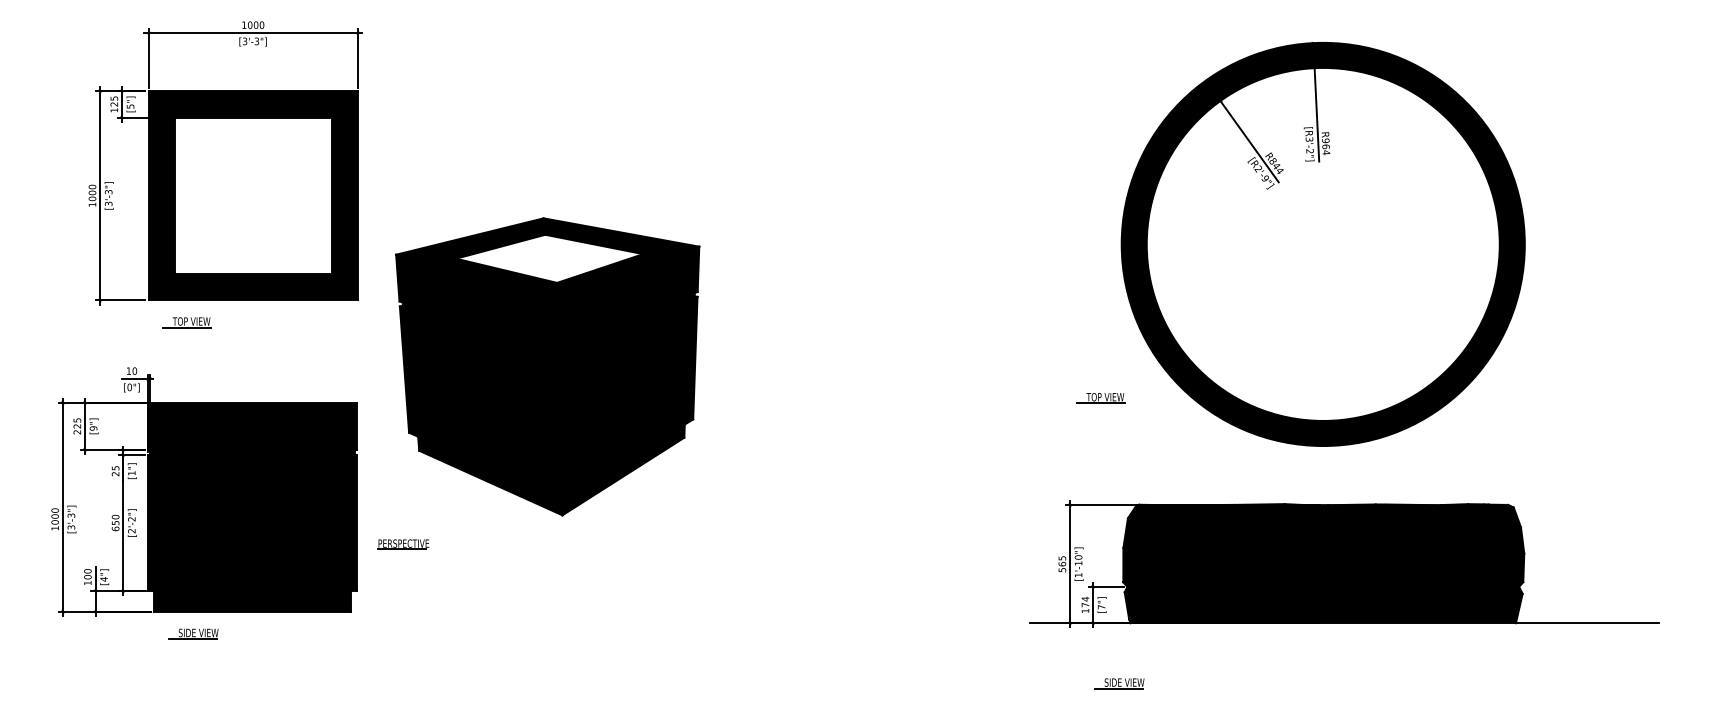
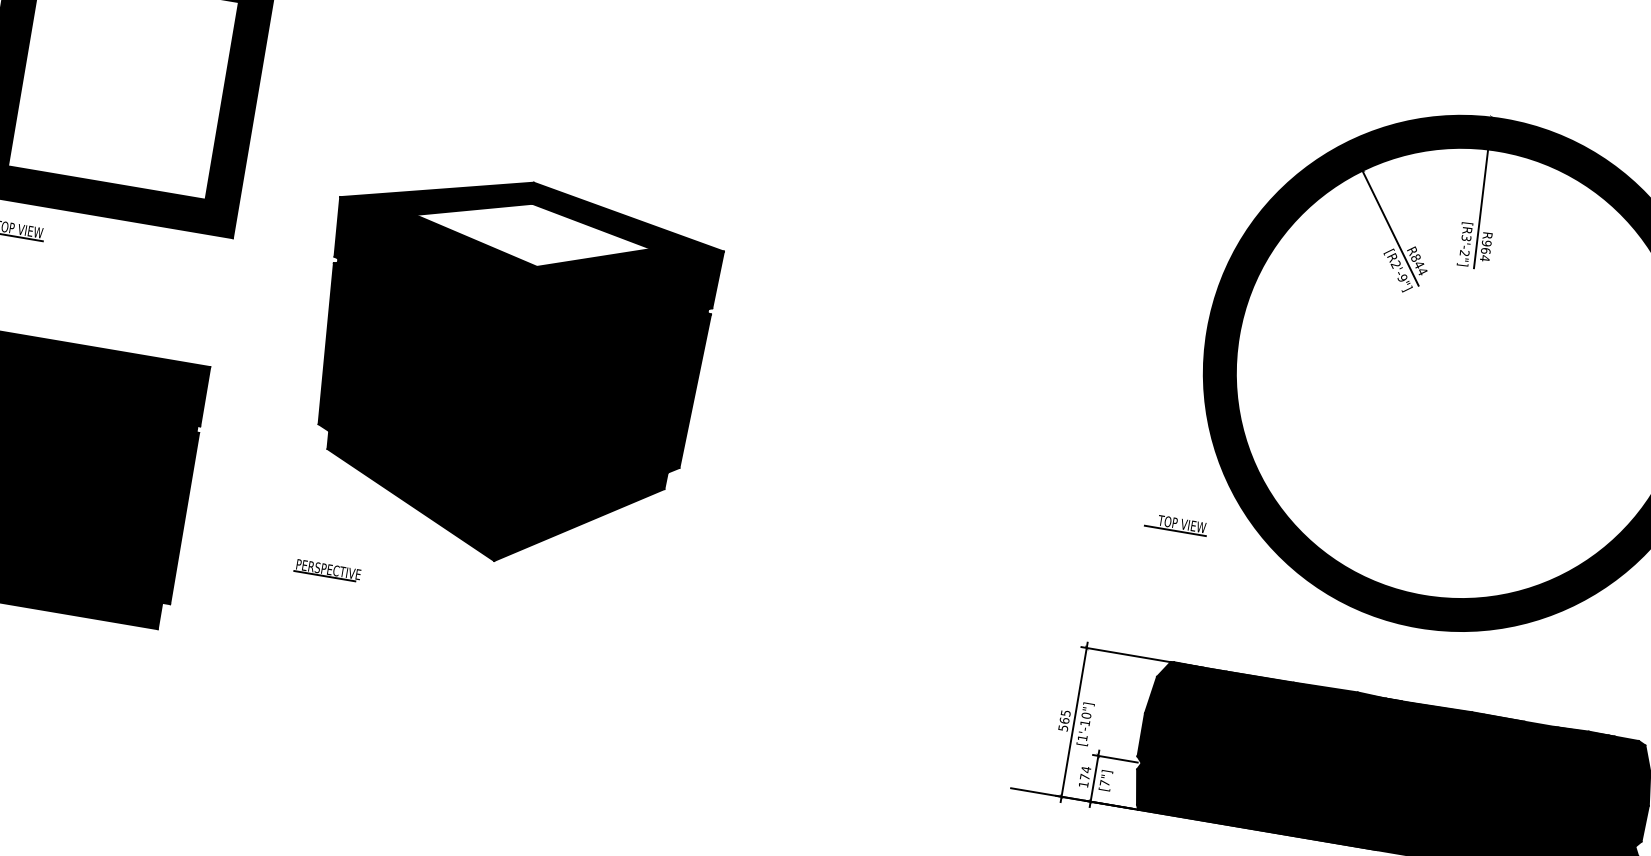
part: (547, 366) -> (507, 370), moved
part: (1100, 398) -> (1175, 524), moved
part: (403, 544) -> (328, 570), moved

